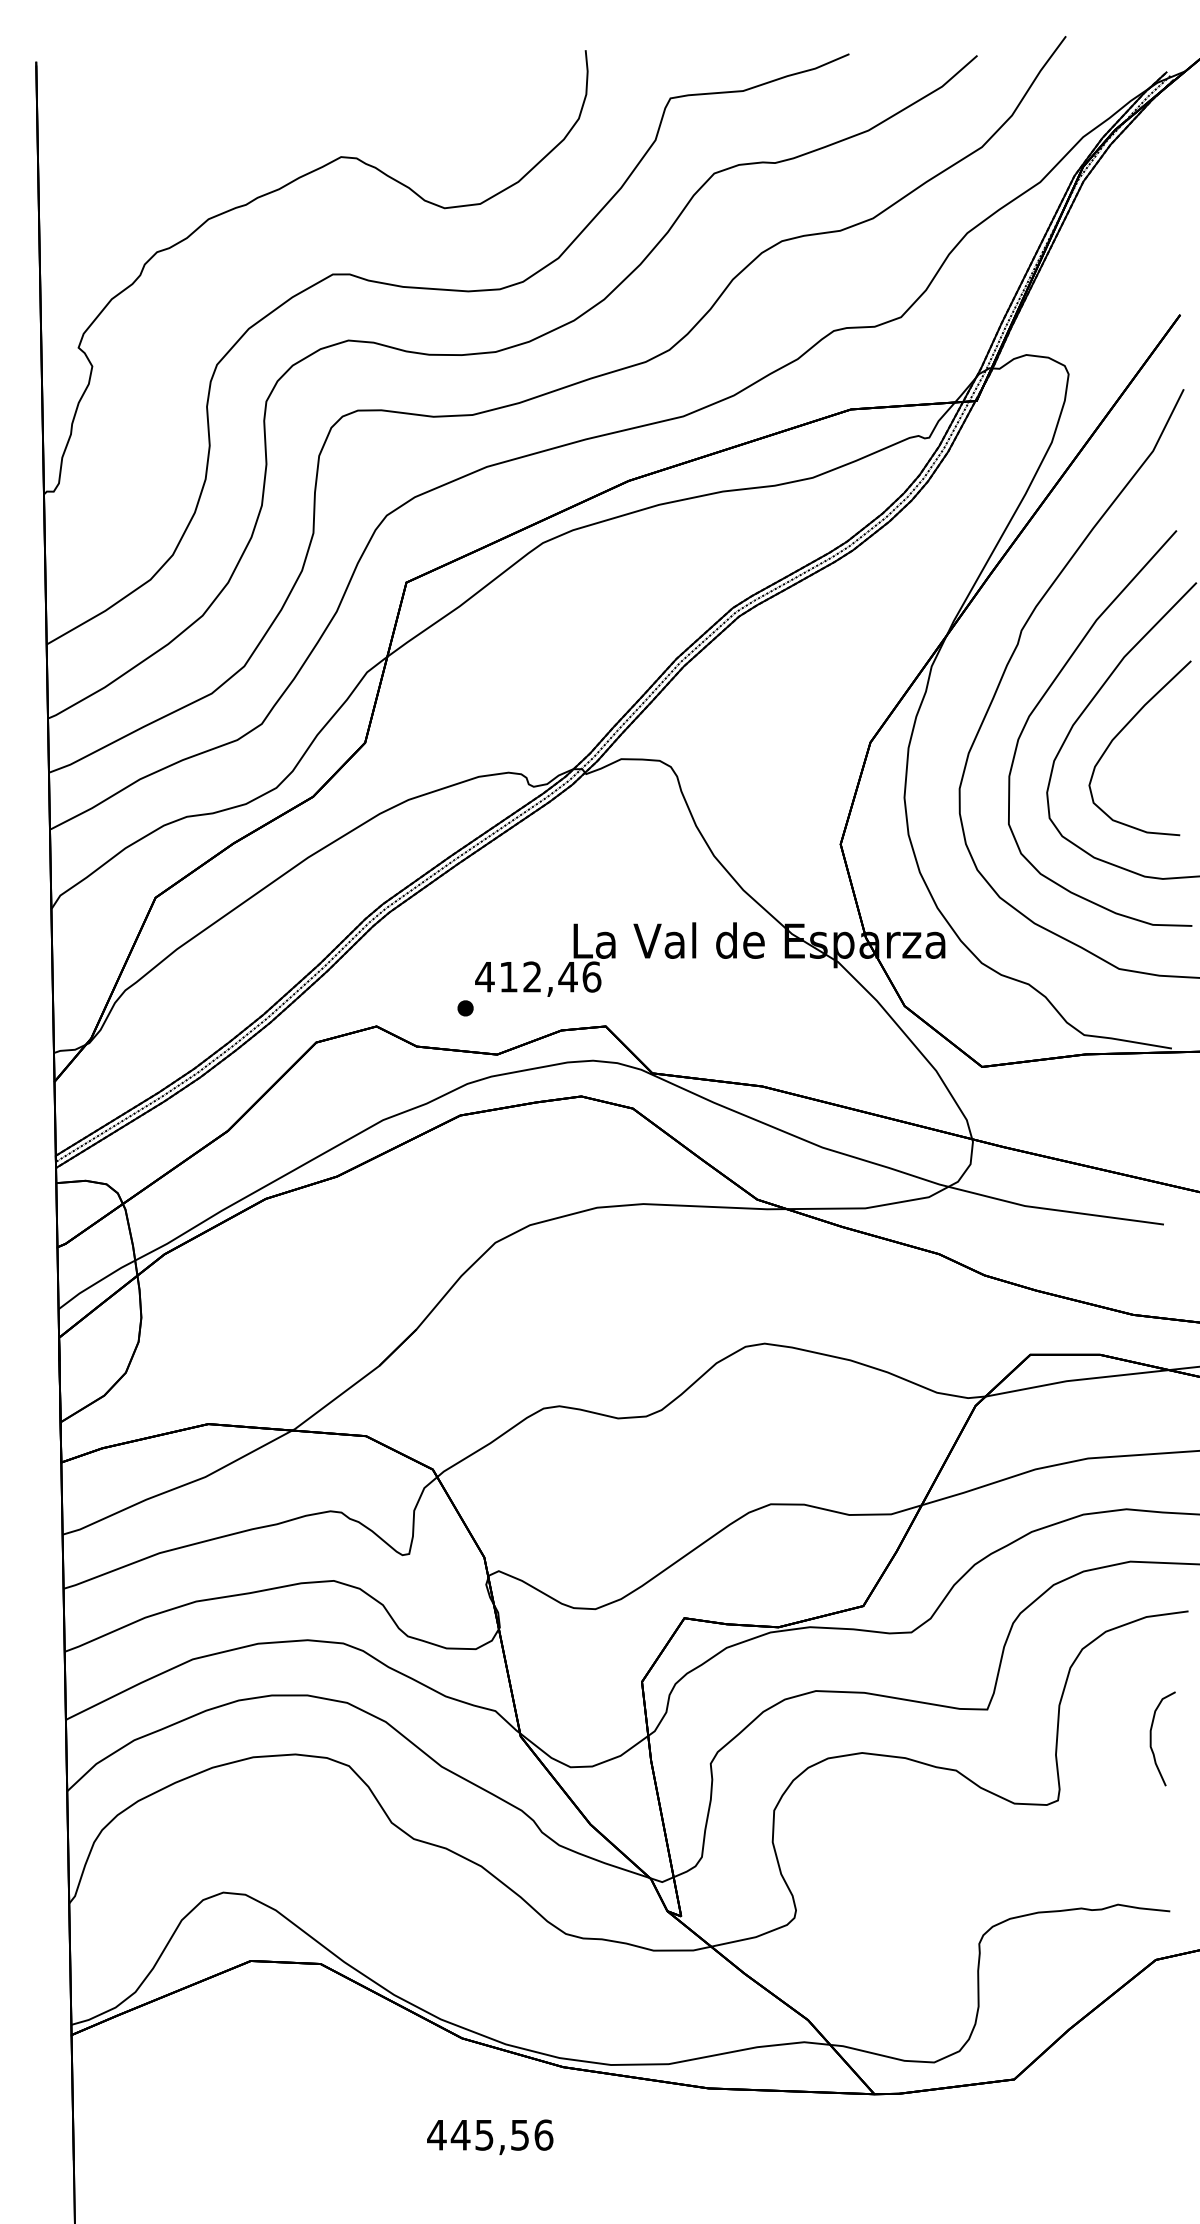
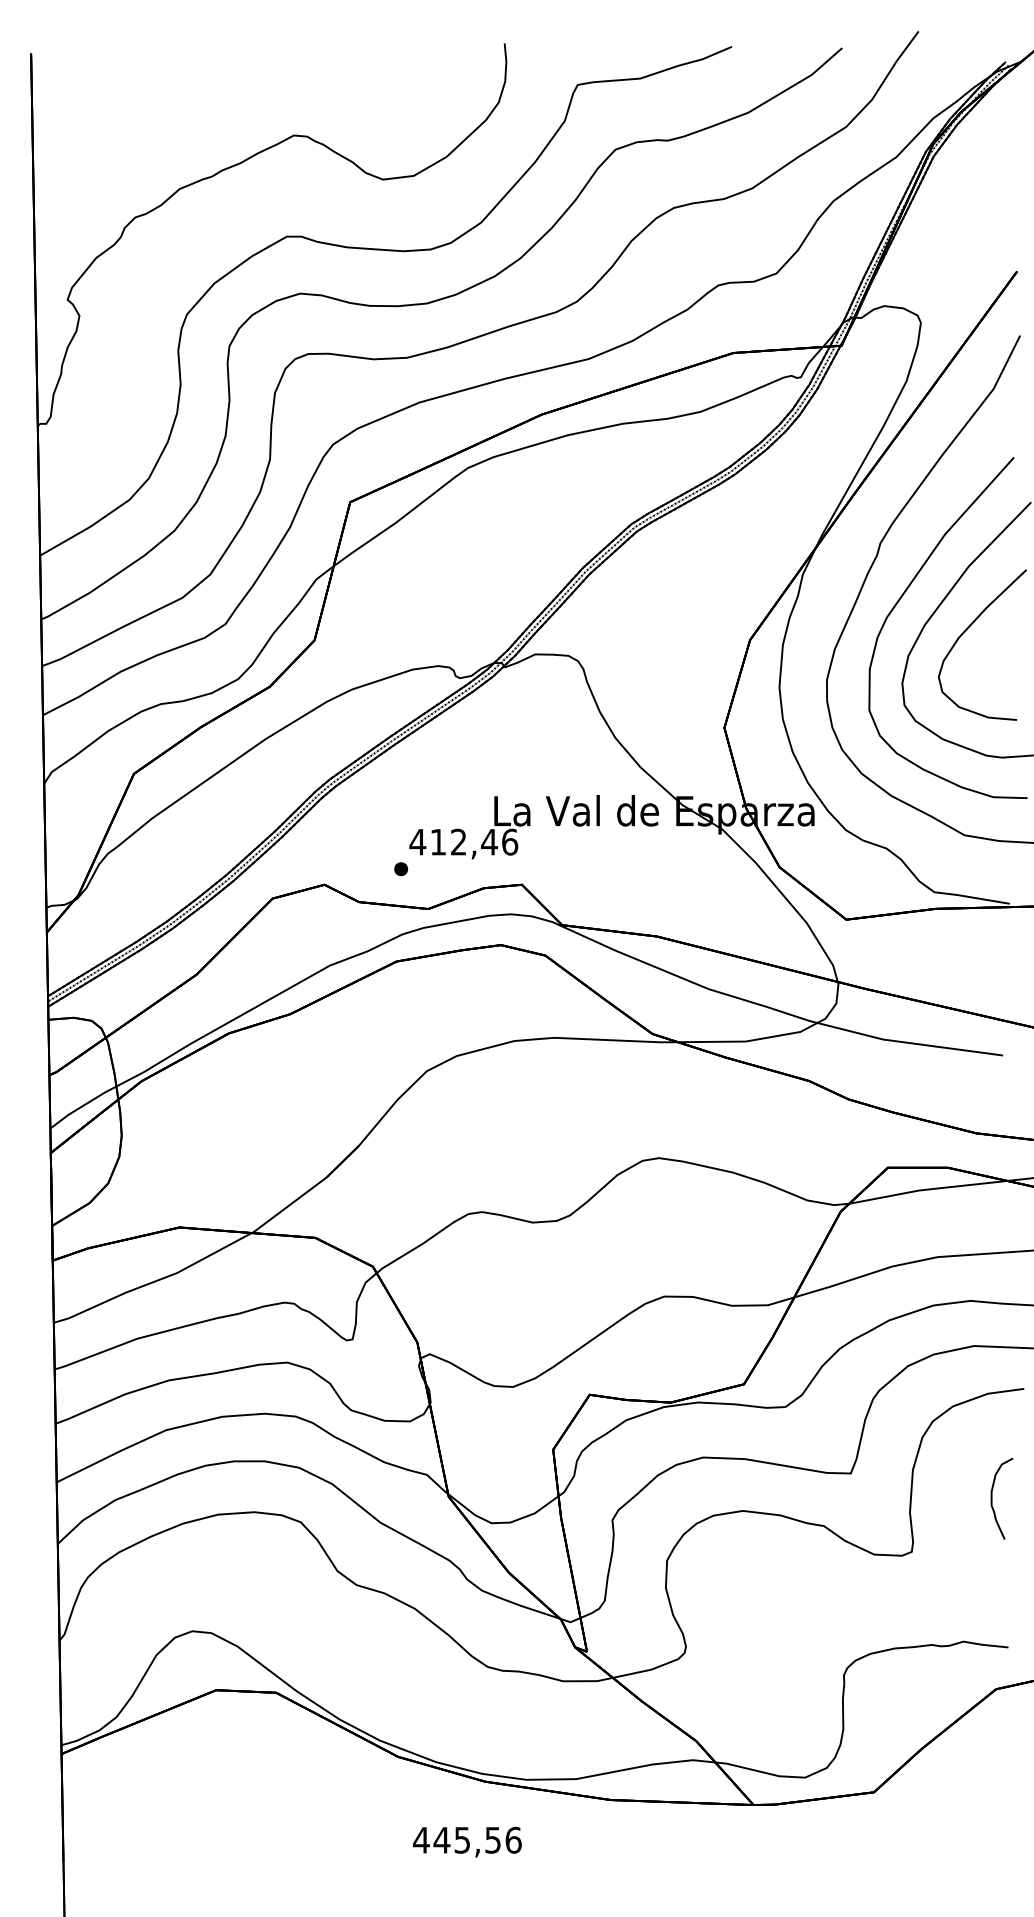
text: (490, 2136) -> (467, 1841), moved

